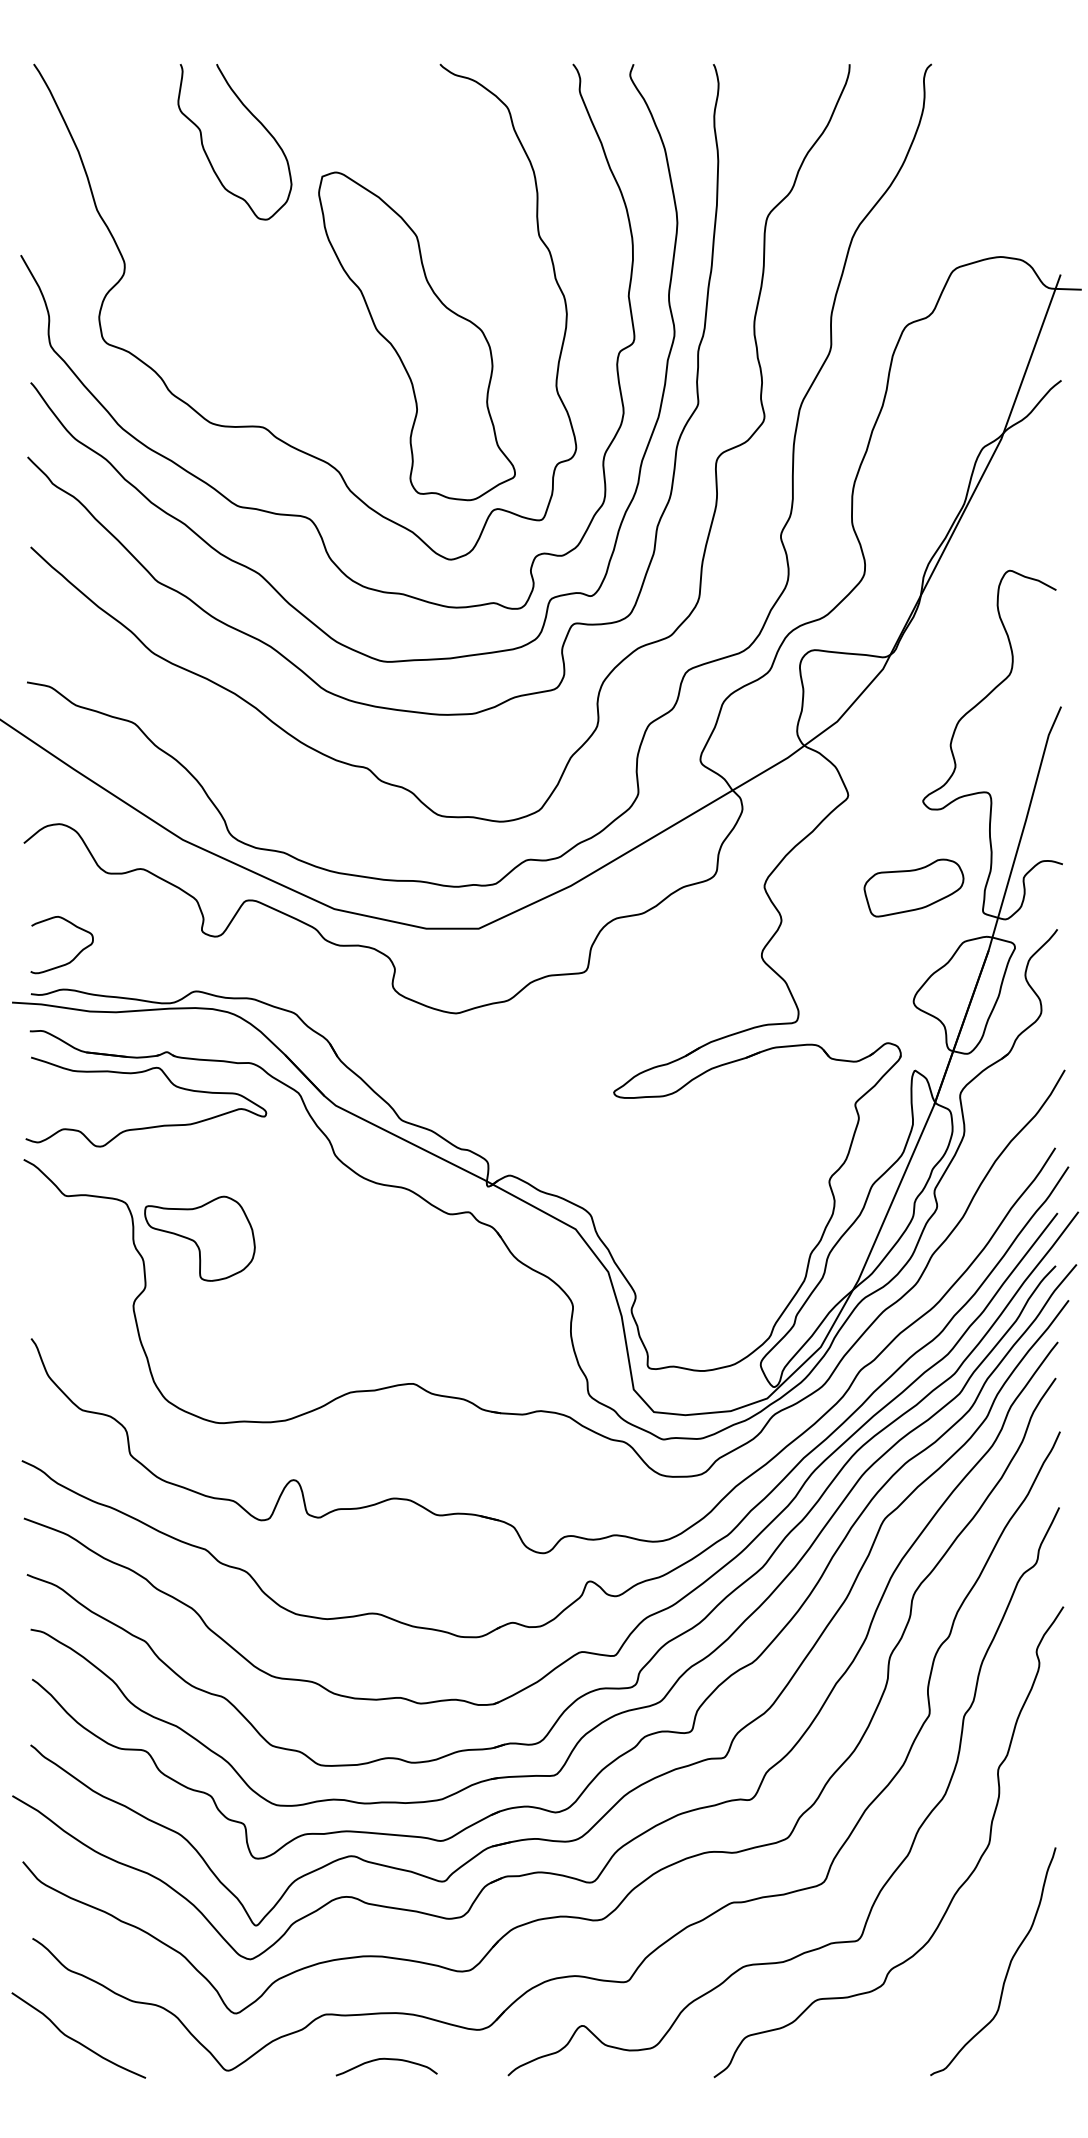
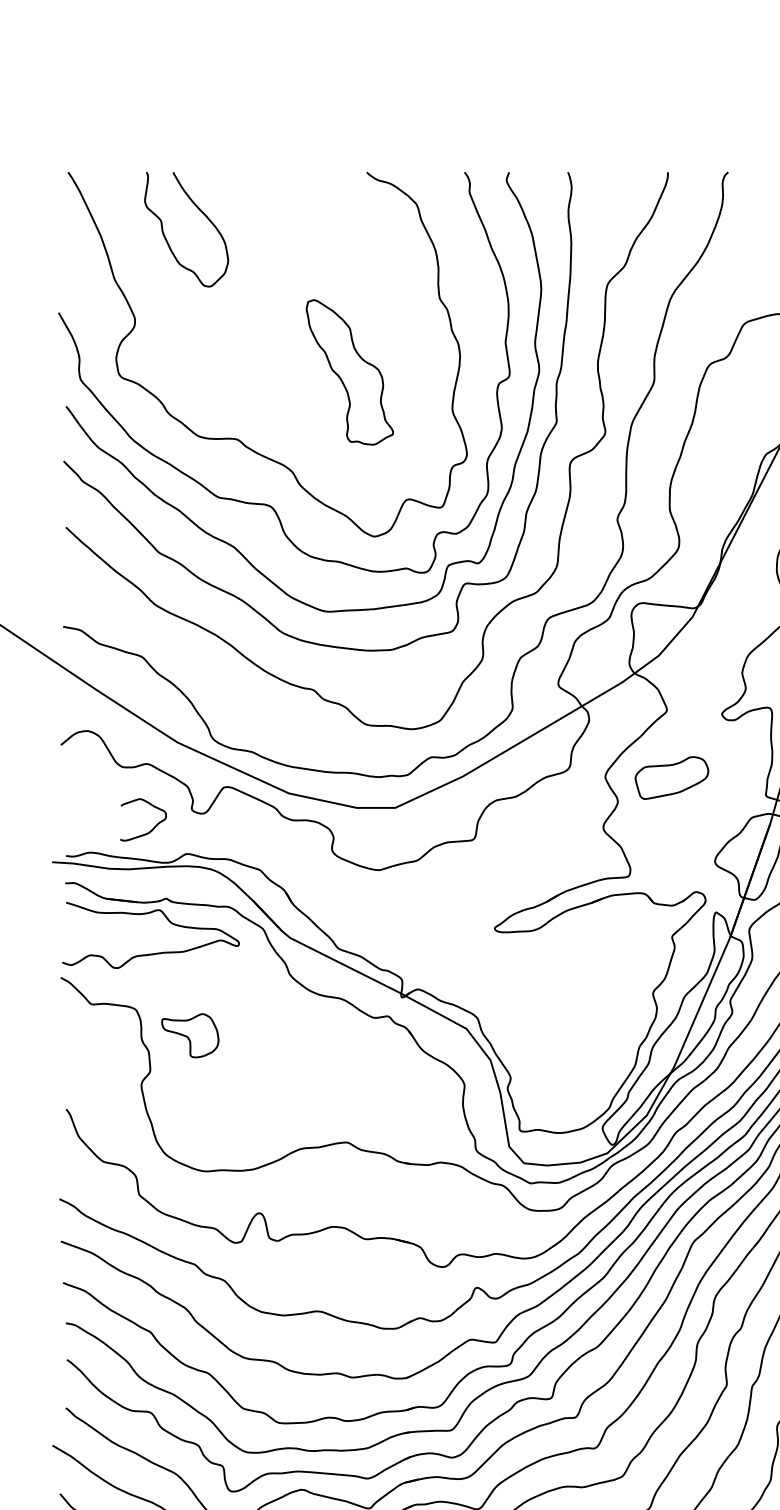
curve: (208, 156) -> (167, 240), moved
part: (416, 336) -> (349, 372), size x0.6
part: (913, 887) -> (671, 777), moved
curve: (70, 960) -> (149, 831), moved
part: (199, 1238) -> (189, 1035), size x0.7

